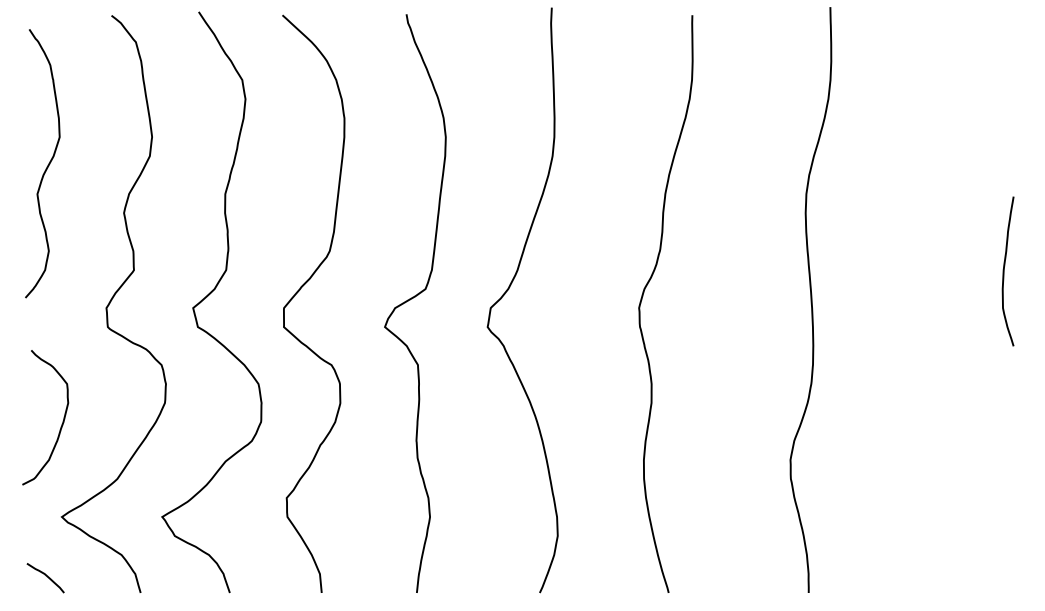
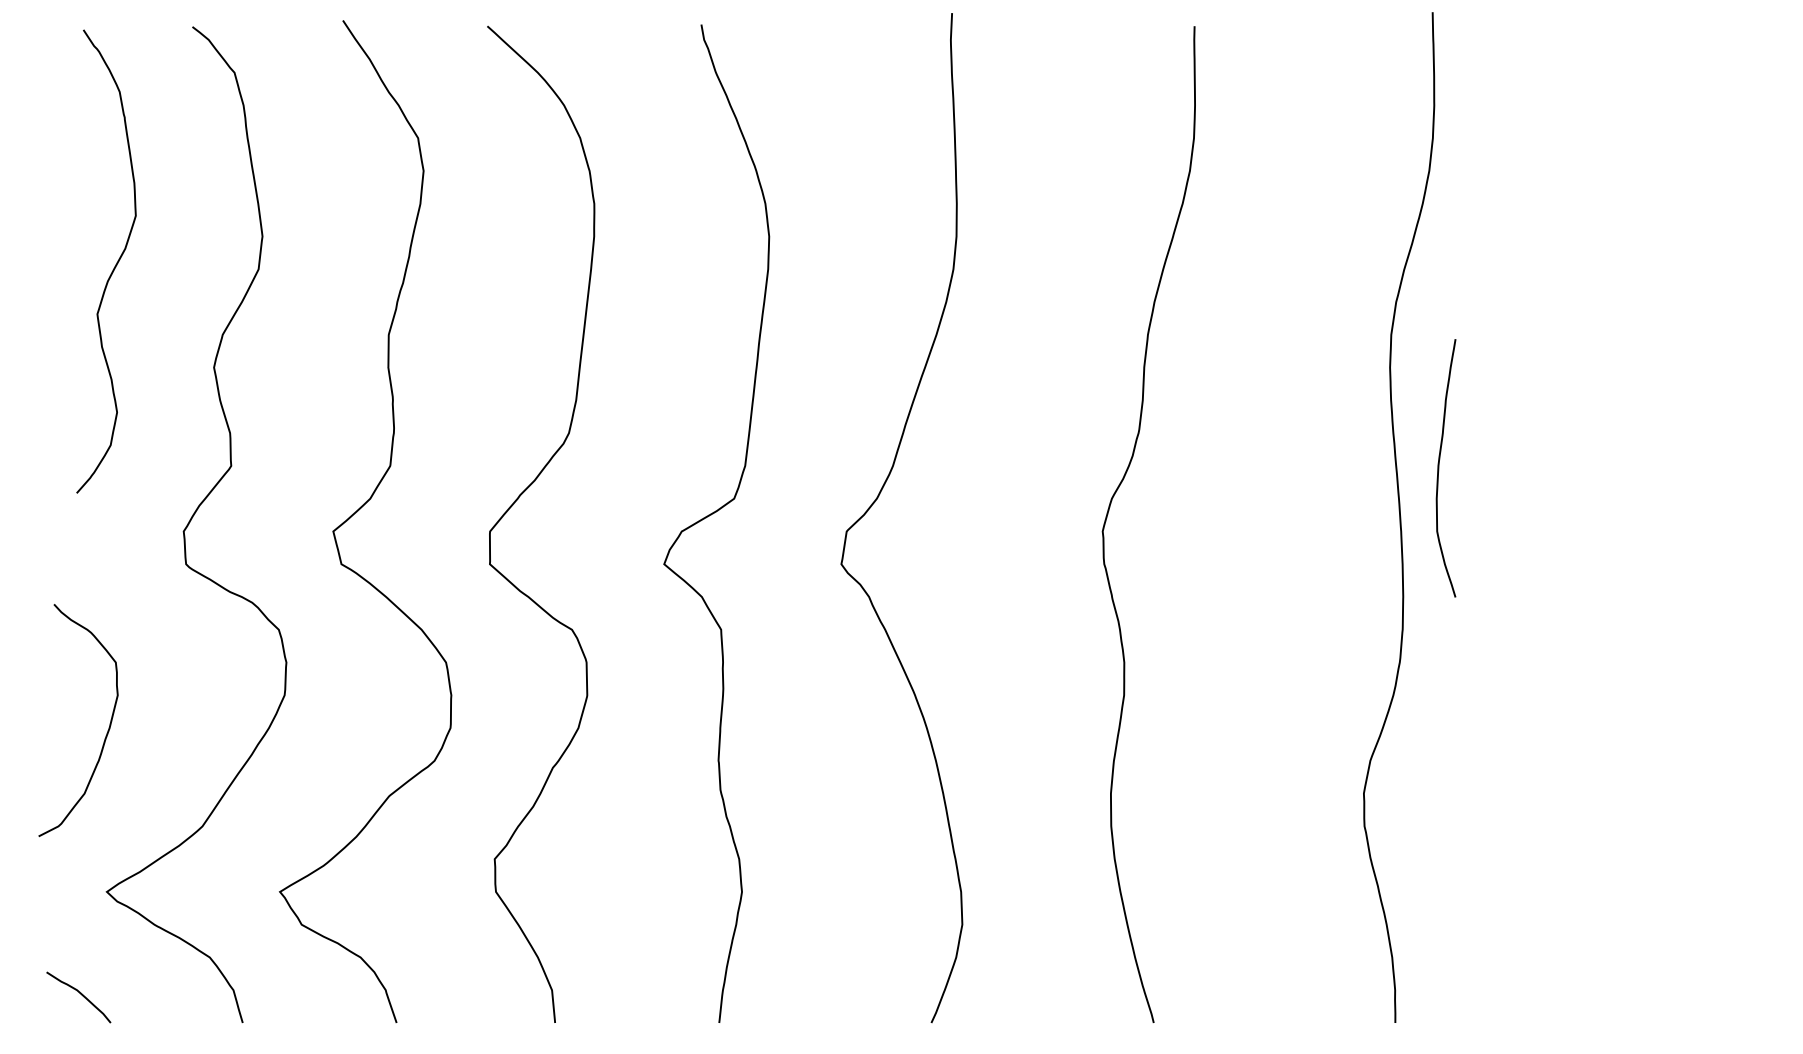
curve: (46, 166) -> (113, 266), moved
curve: (1004, 271) -> (1439, 468), moved

